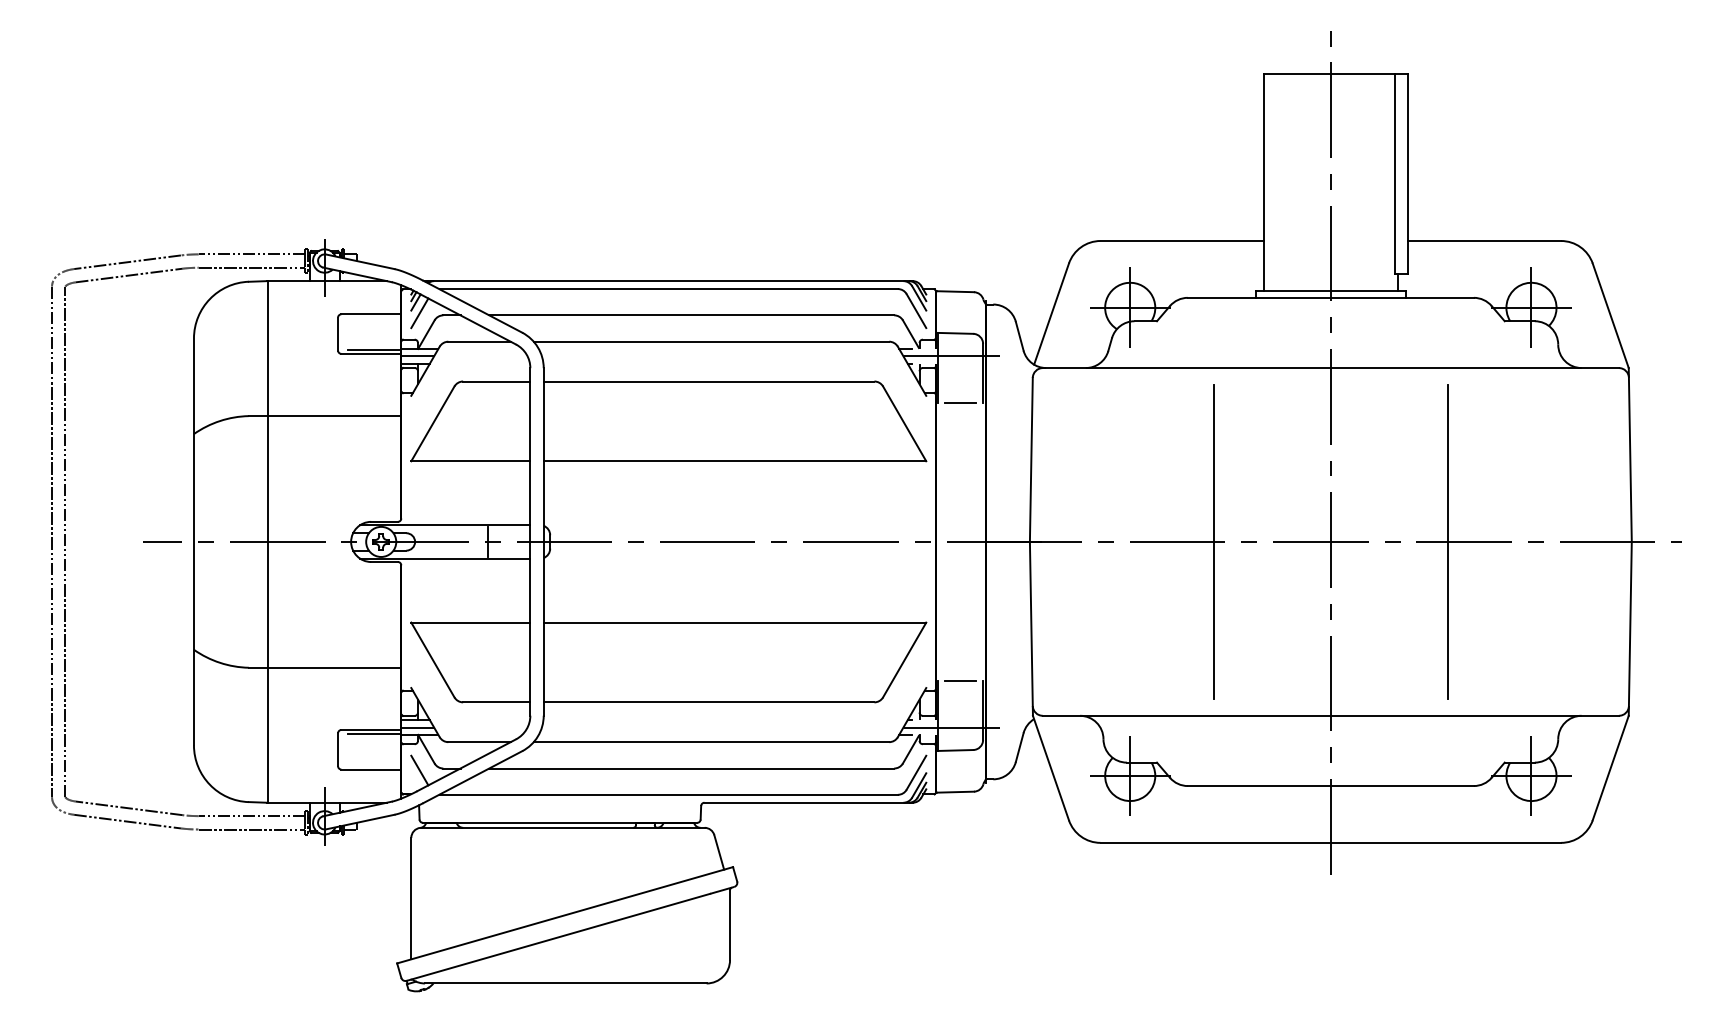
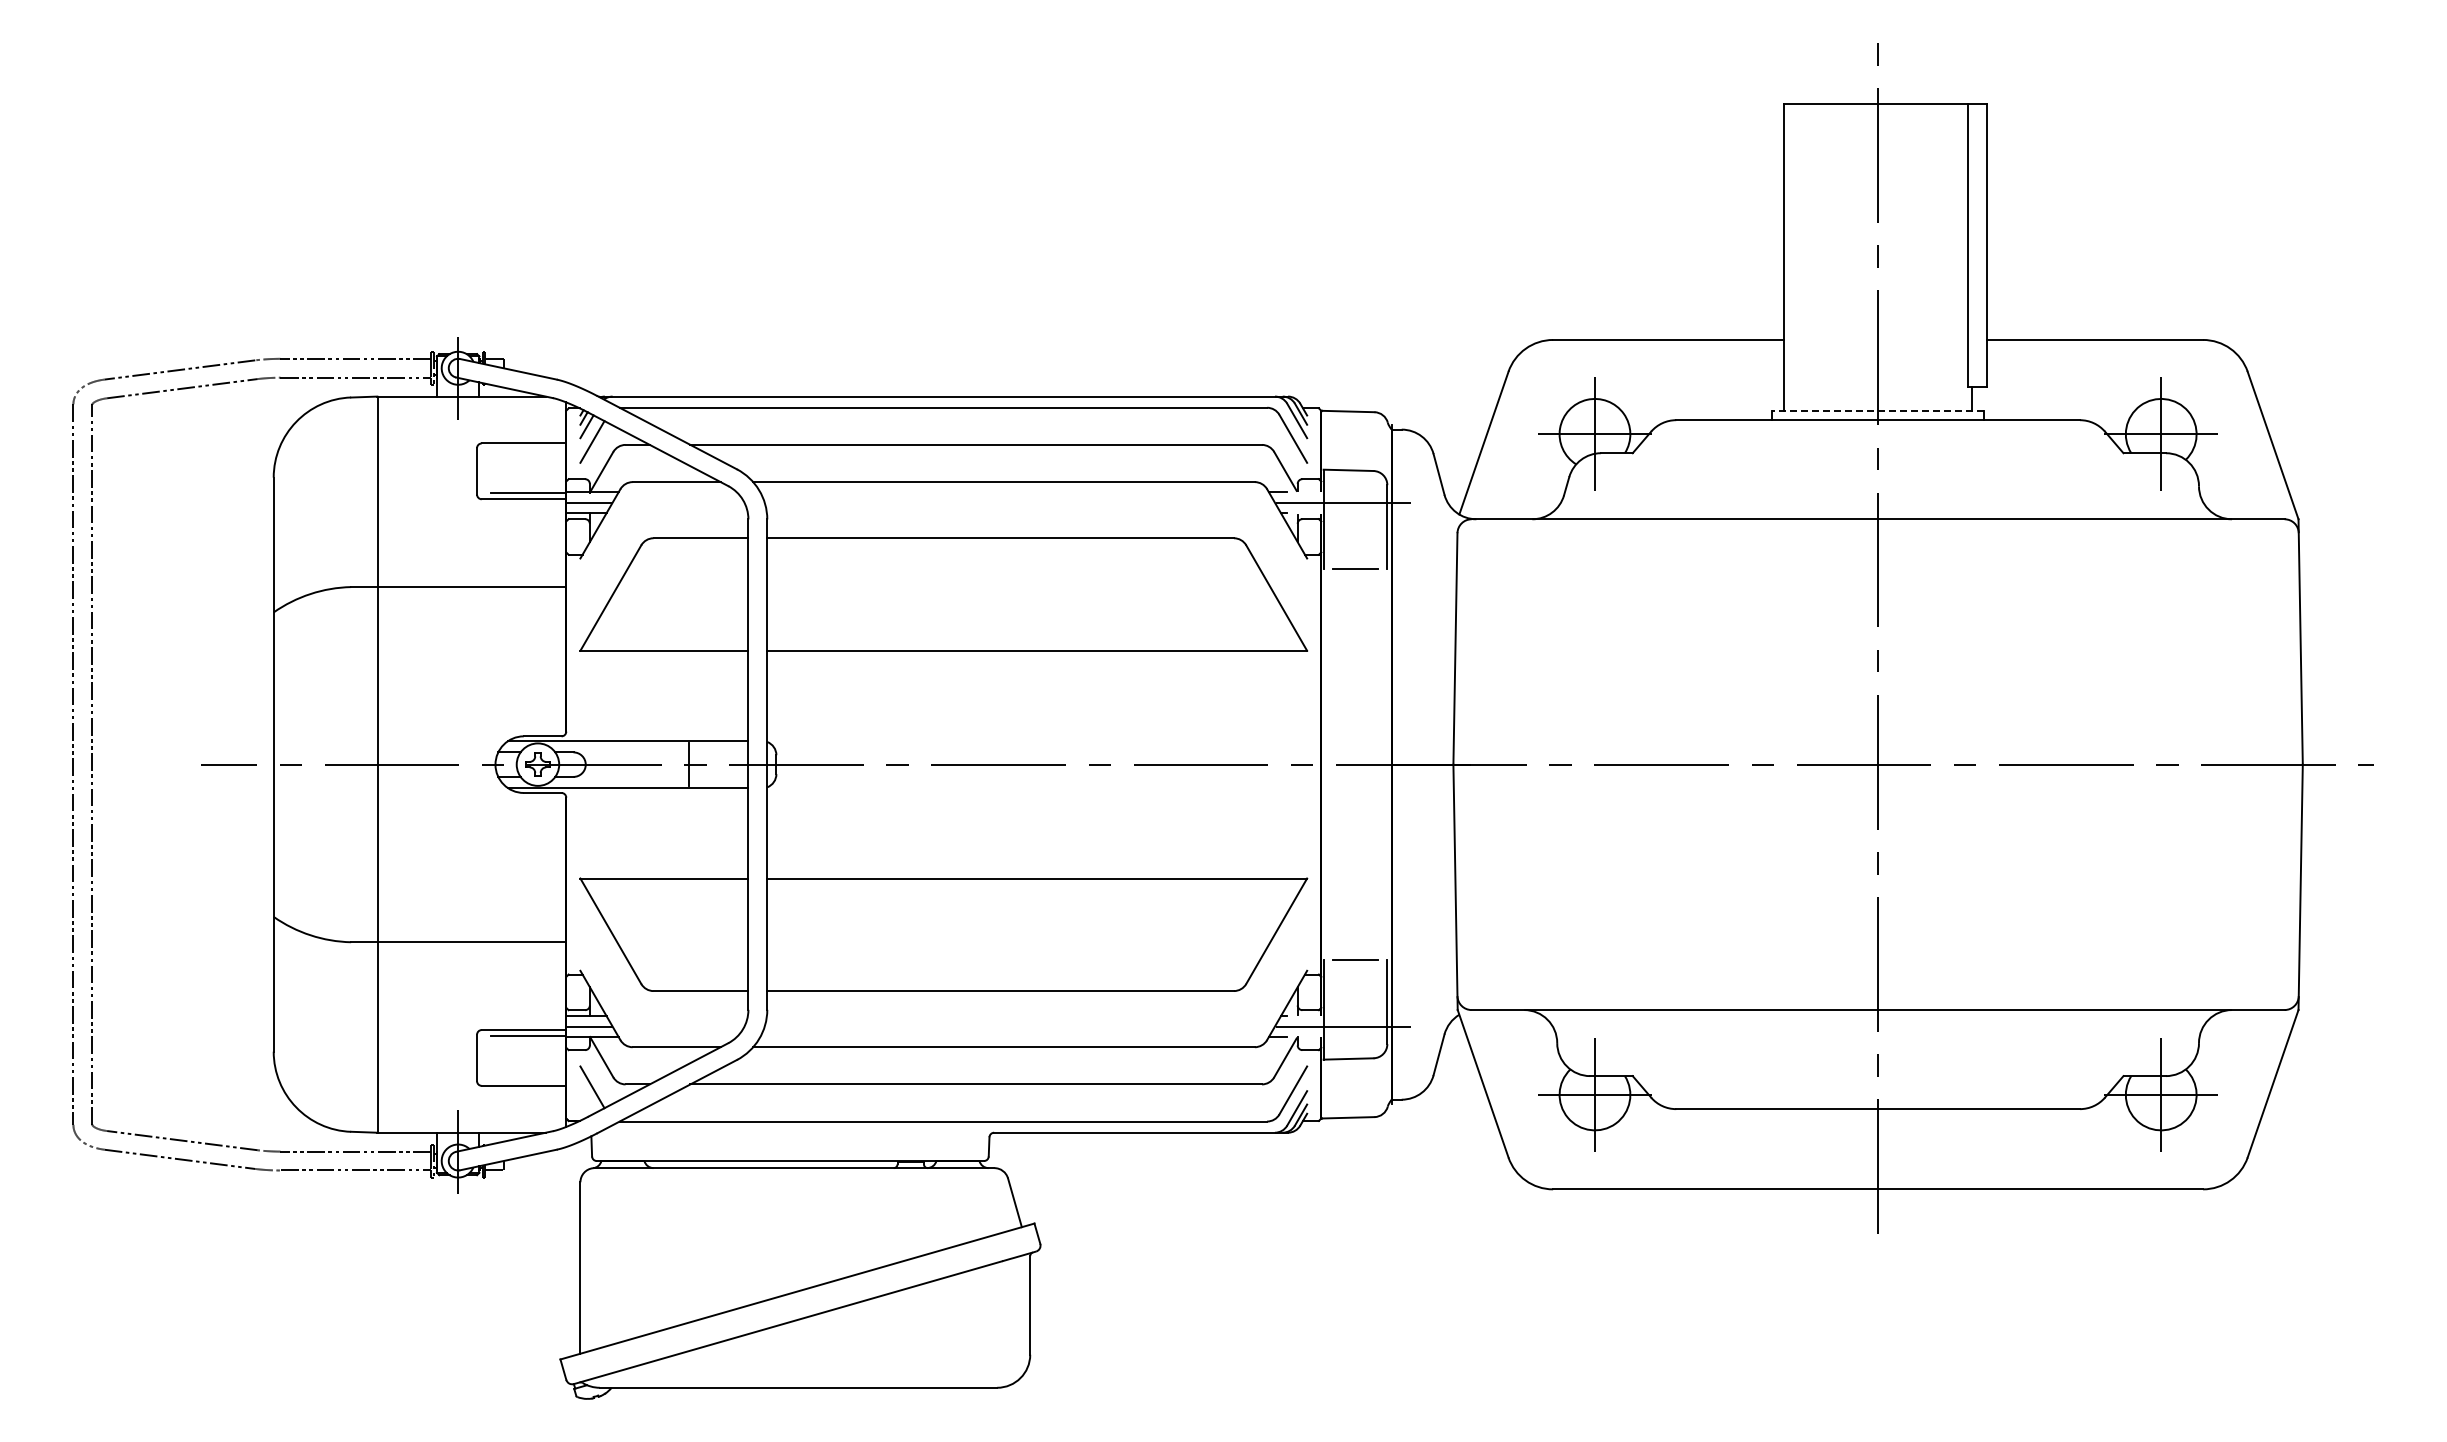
line: (1330, 290) -> (1877, 410), solid -> dashed
line: (1213, 541) -> (1712, 764), removed
line: (1448, 541) -> (2043, 764), removed

